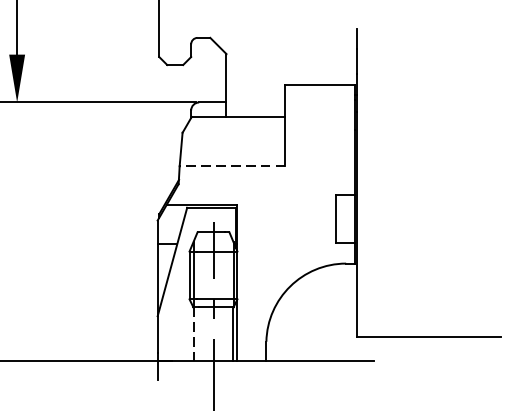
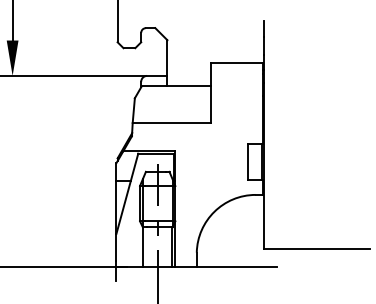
line: (232, 166) -> (171, 123), dashed -> solid
line: (192, 334) -> (142, 247), dashed -> solid

